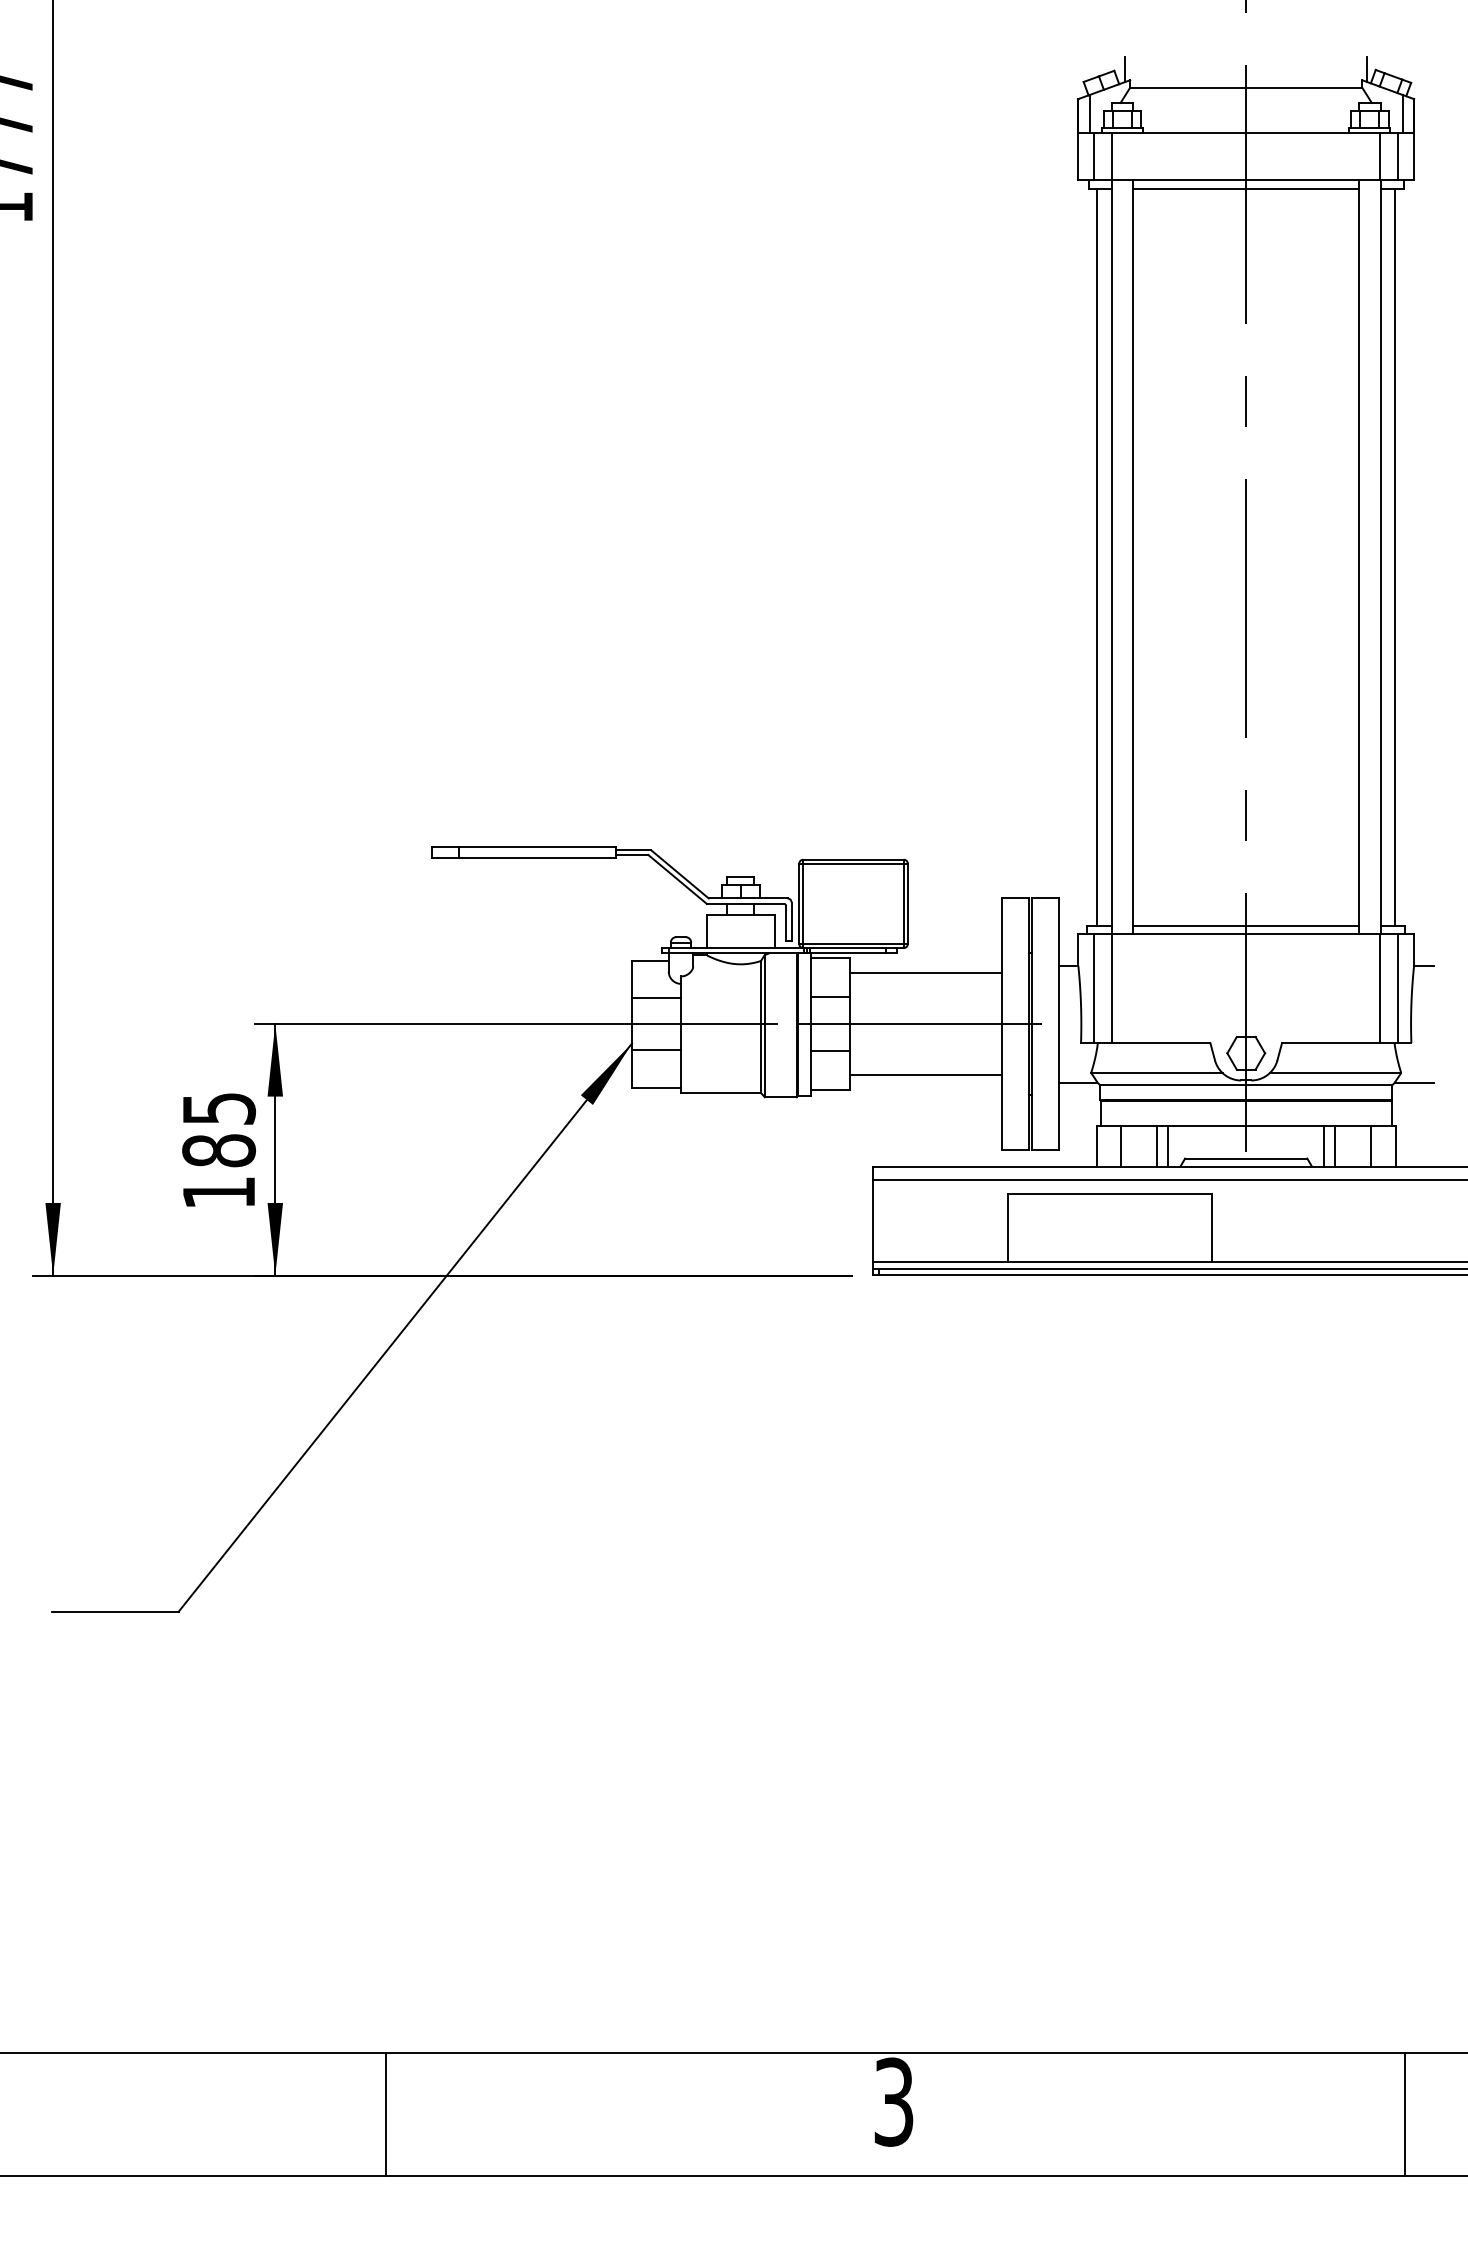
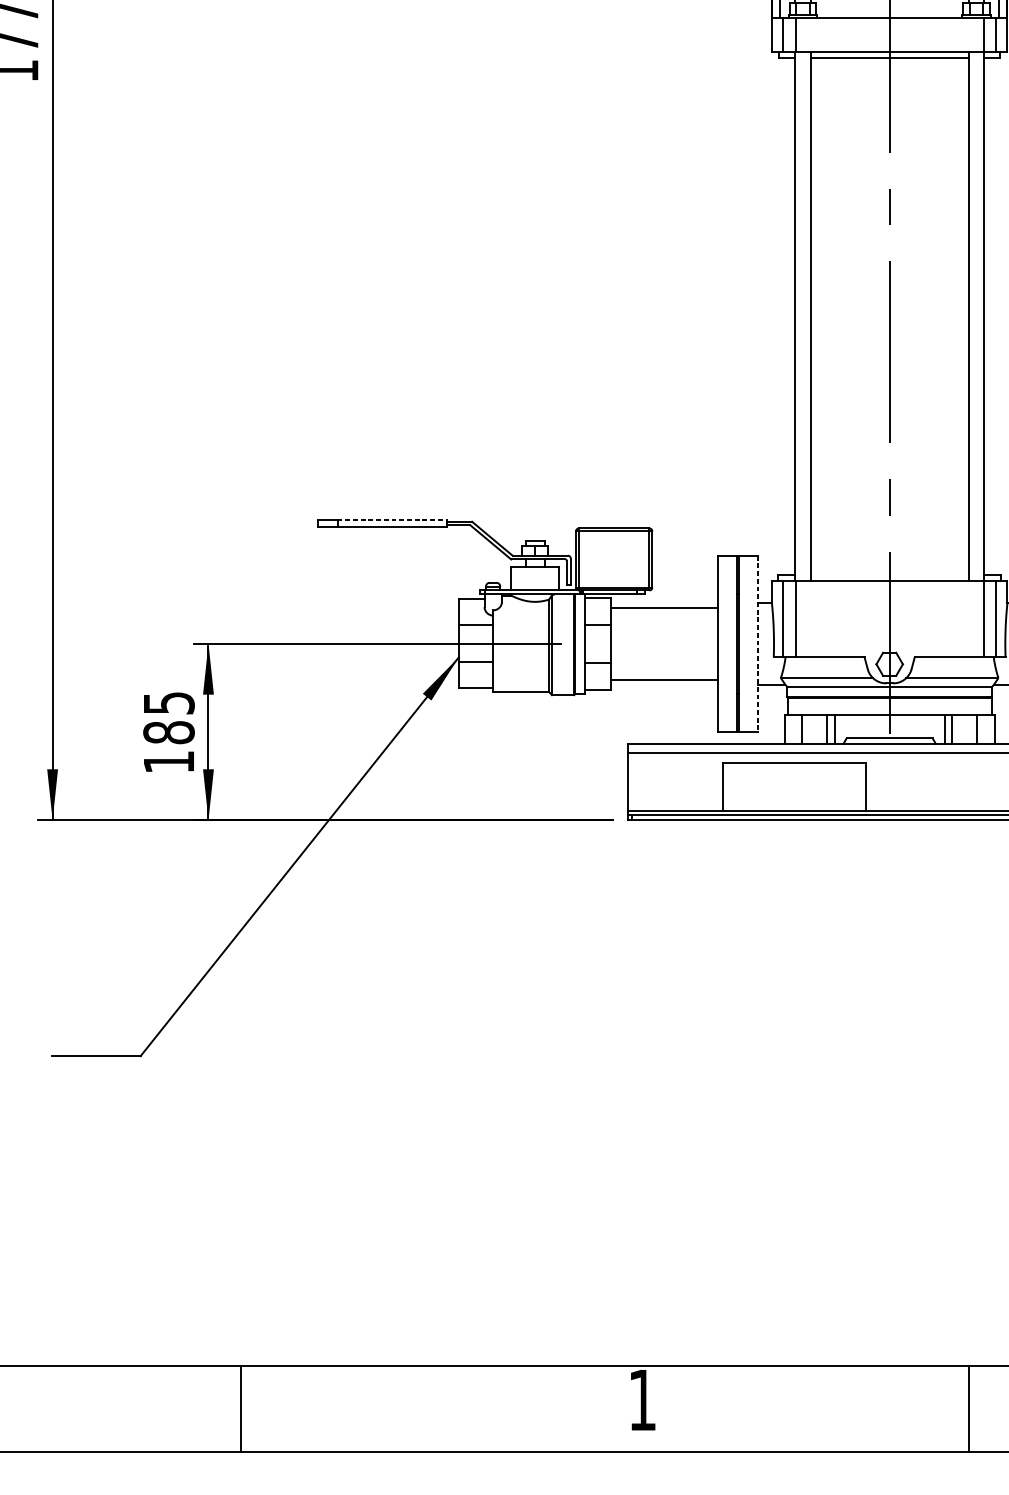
line: (1097, 557) -> (785, 316), removed
line: (1394, 557) -> (993, 316), removed
line: (537, 847) -> (392, 519), solid -> dashed
line: (1245, 926) -> (889, 575), removed
line: (919, 1024) -> (660, 644), removed
line: (1058, 1024) -> (757, 644), solid -> dashed
text: (893, 2101) -> (642, 1399), 3 -> 1
line: (385, 2114) -> (240, 1408), moved
line: (1404, 2114) -> (968, 1408), moved

